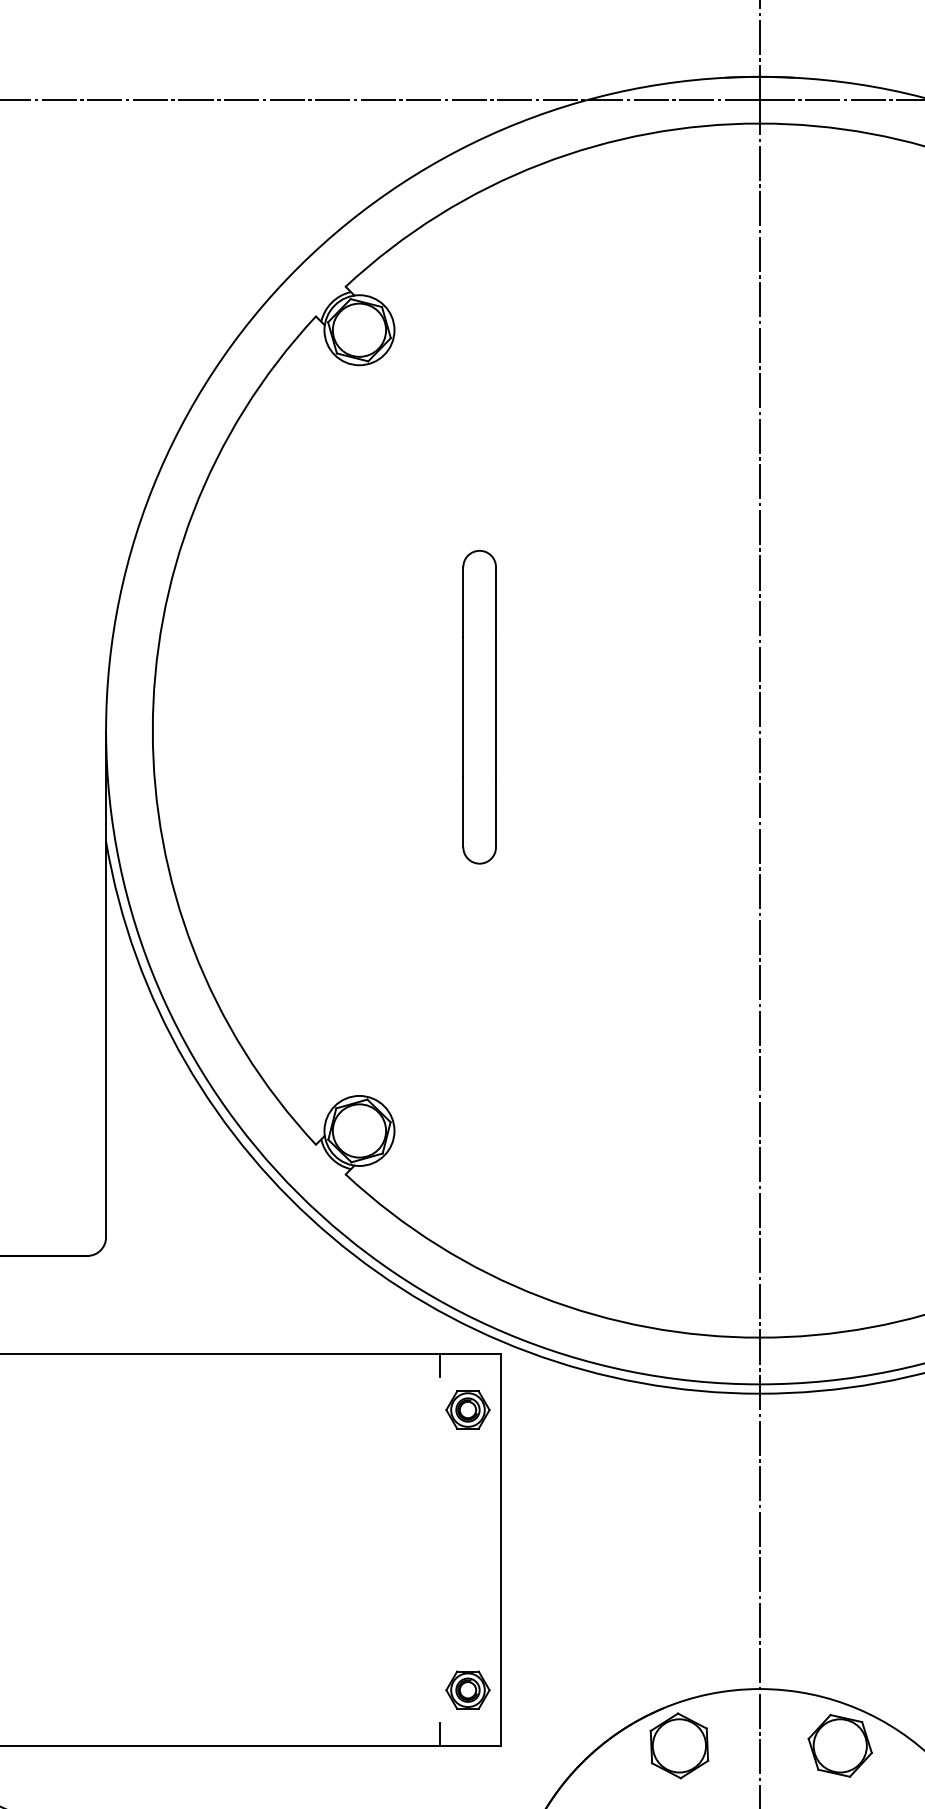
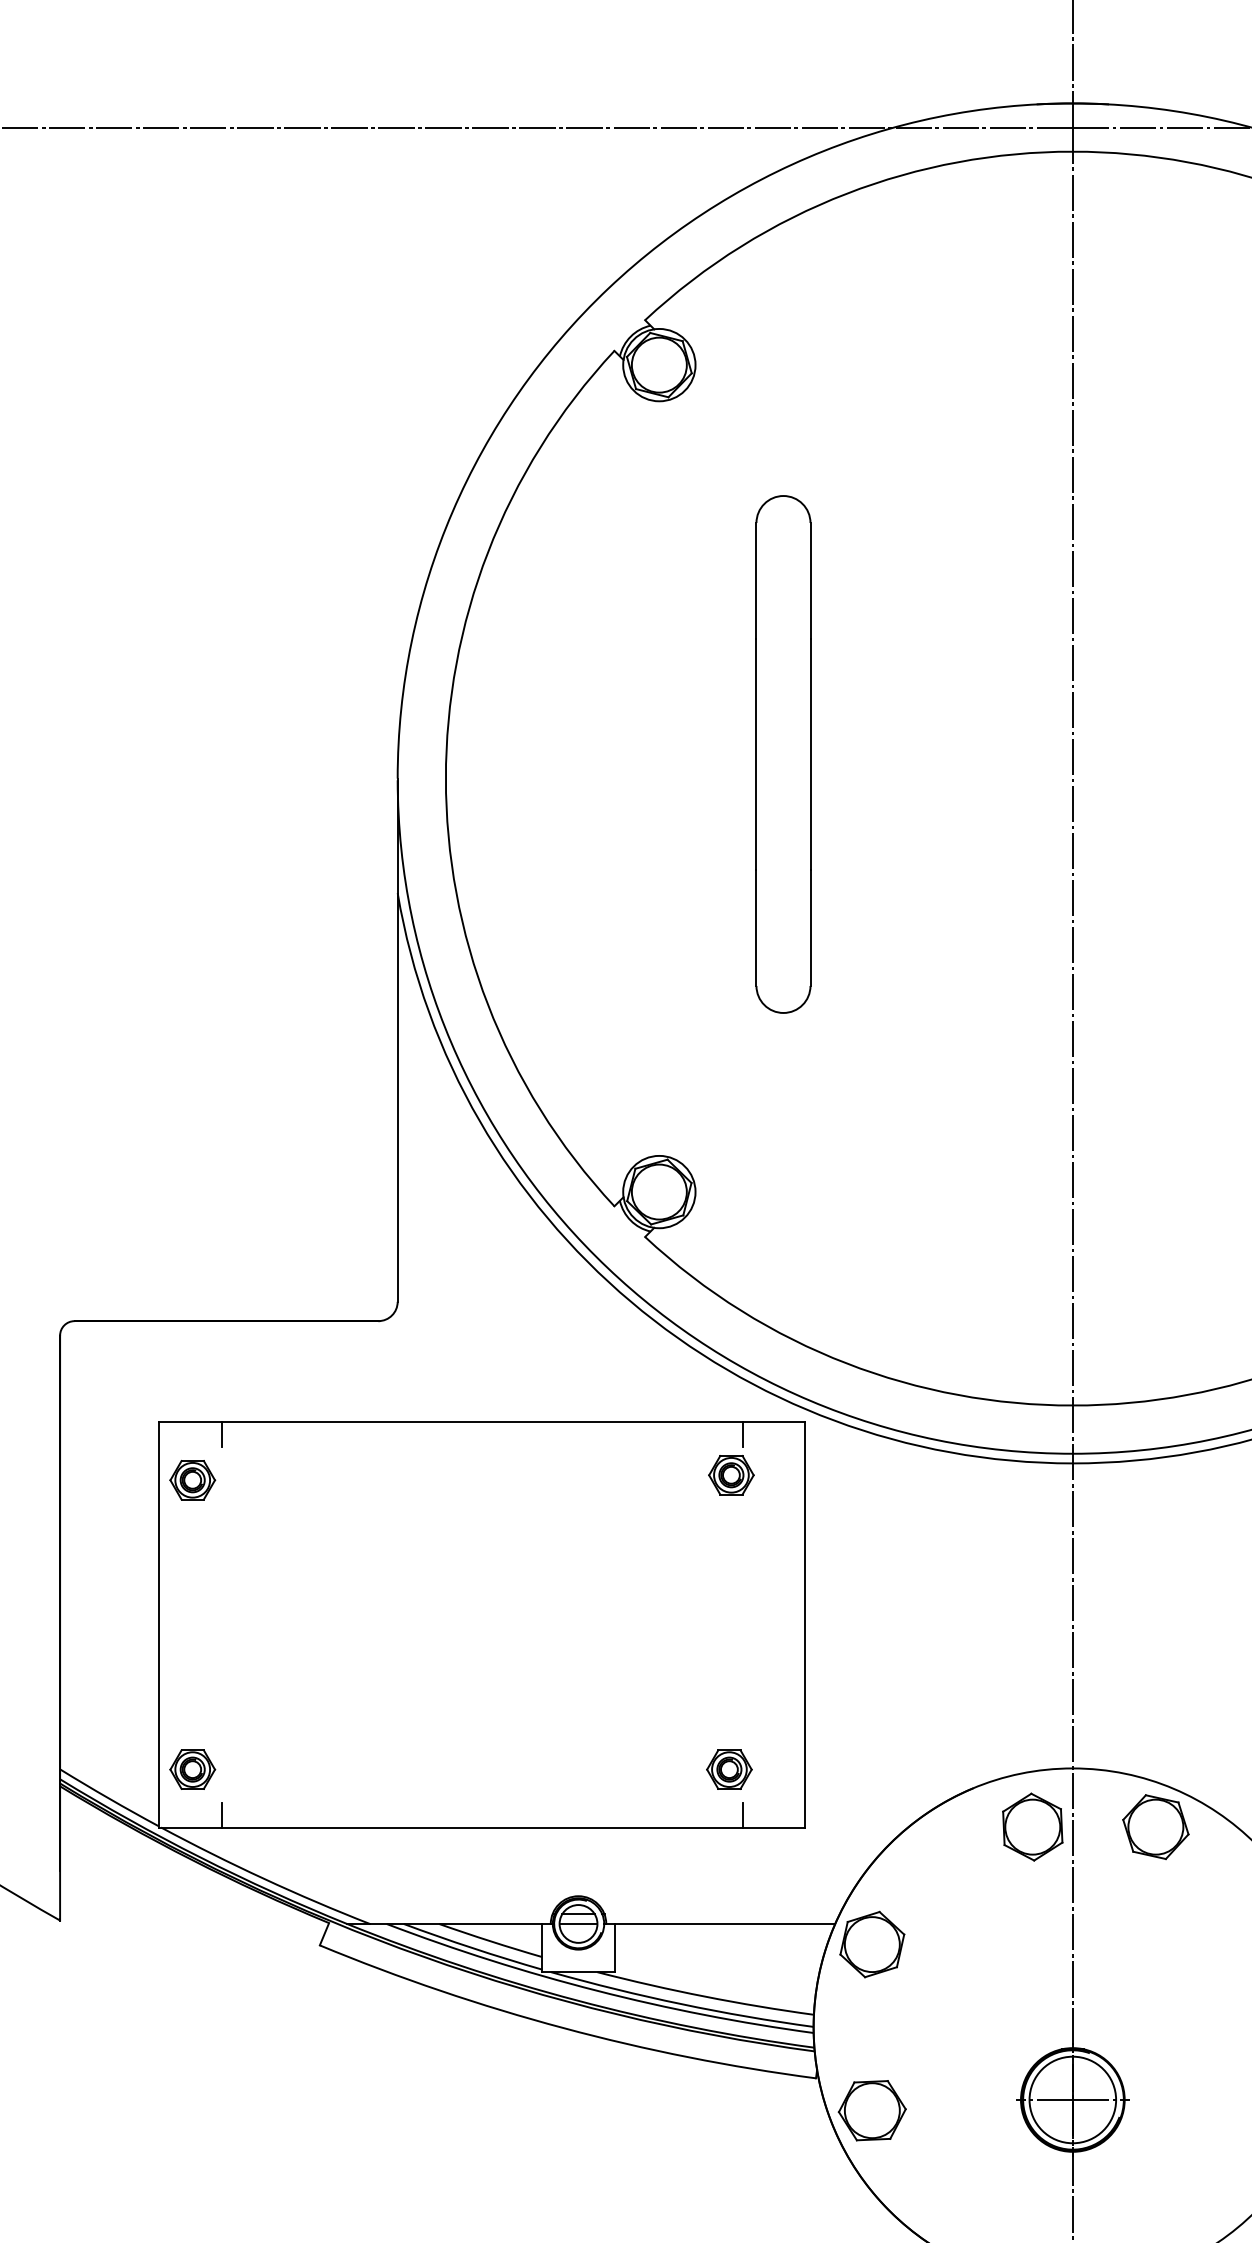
part: (479, 707) -> (783, 754), size x1.6
part: (468, 1410) -> (731, 1475), moved
part: (468, 1690) -> (729, 1769), moved
part: (679, 1745) -> (1032, 1826), moved

